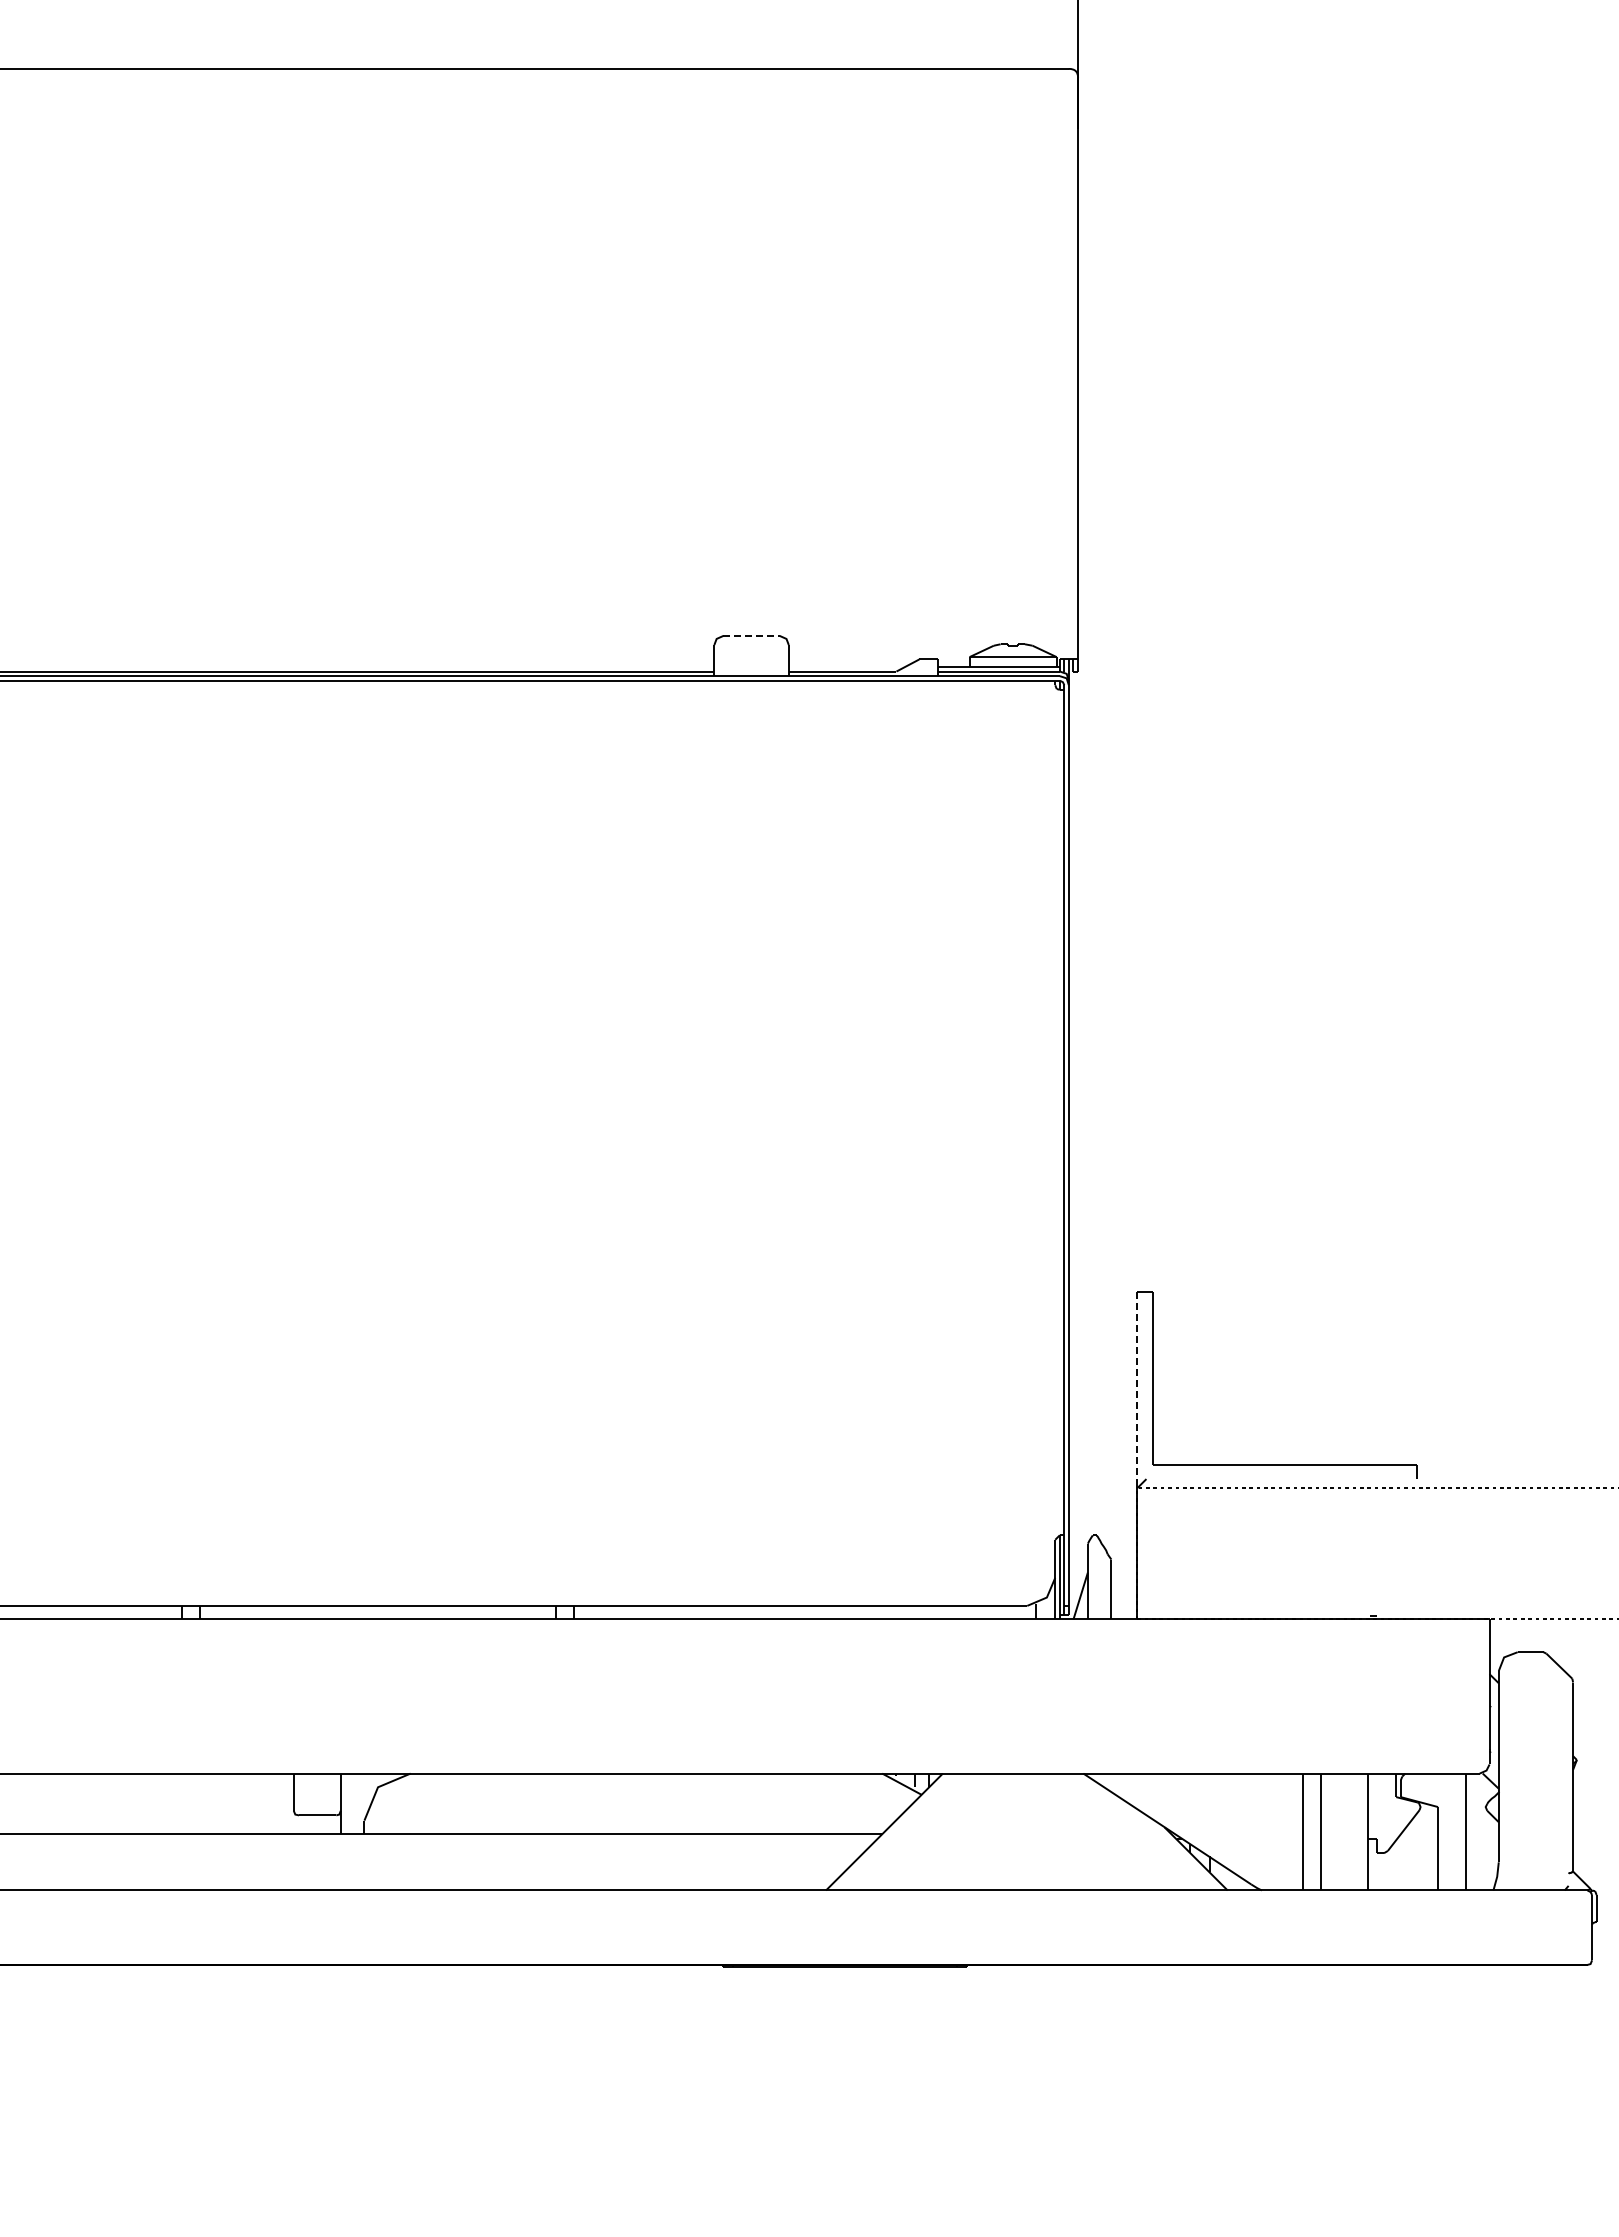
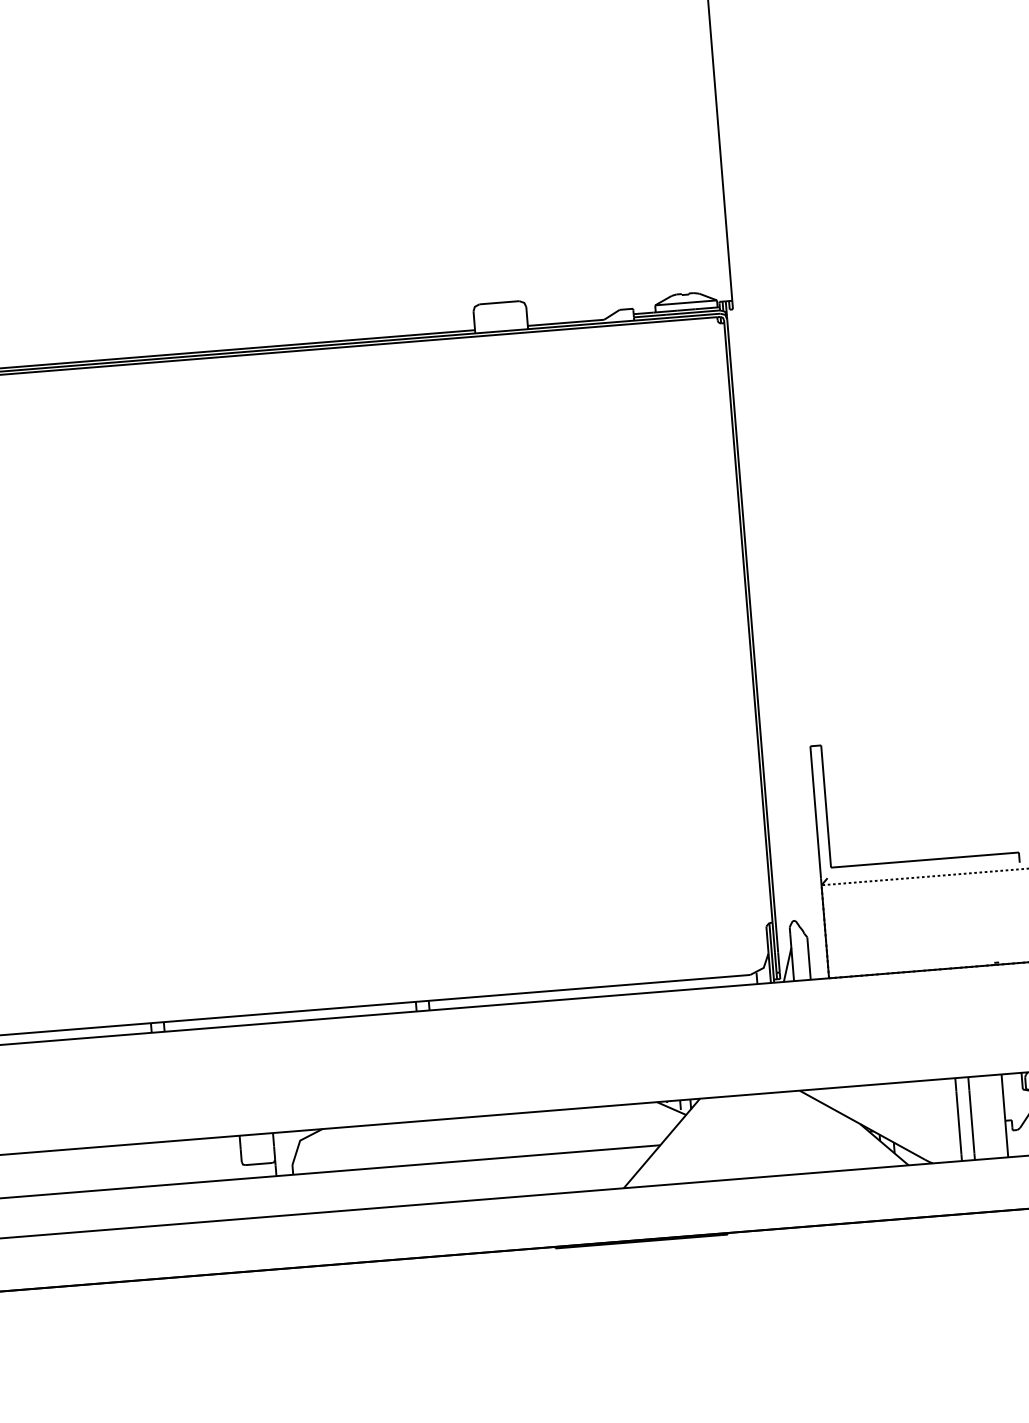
line: (752, 635) -> (500, 302), dashed -> solid
line: (1137, 1386) -> (815, 813), dashed -> solid

